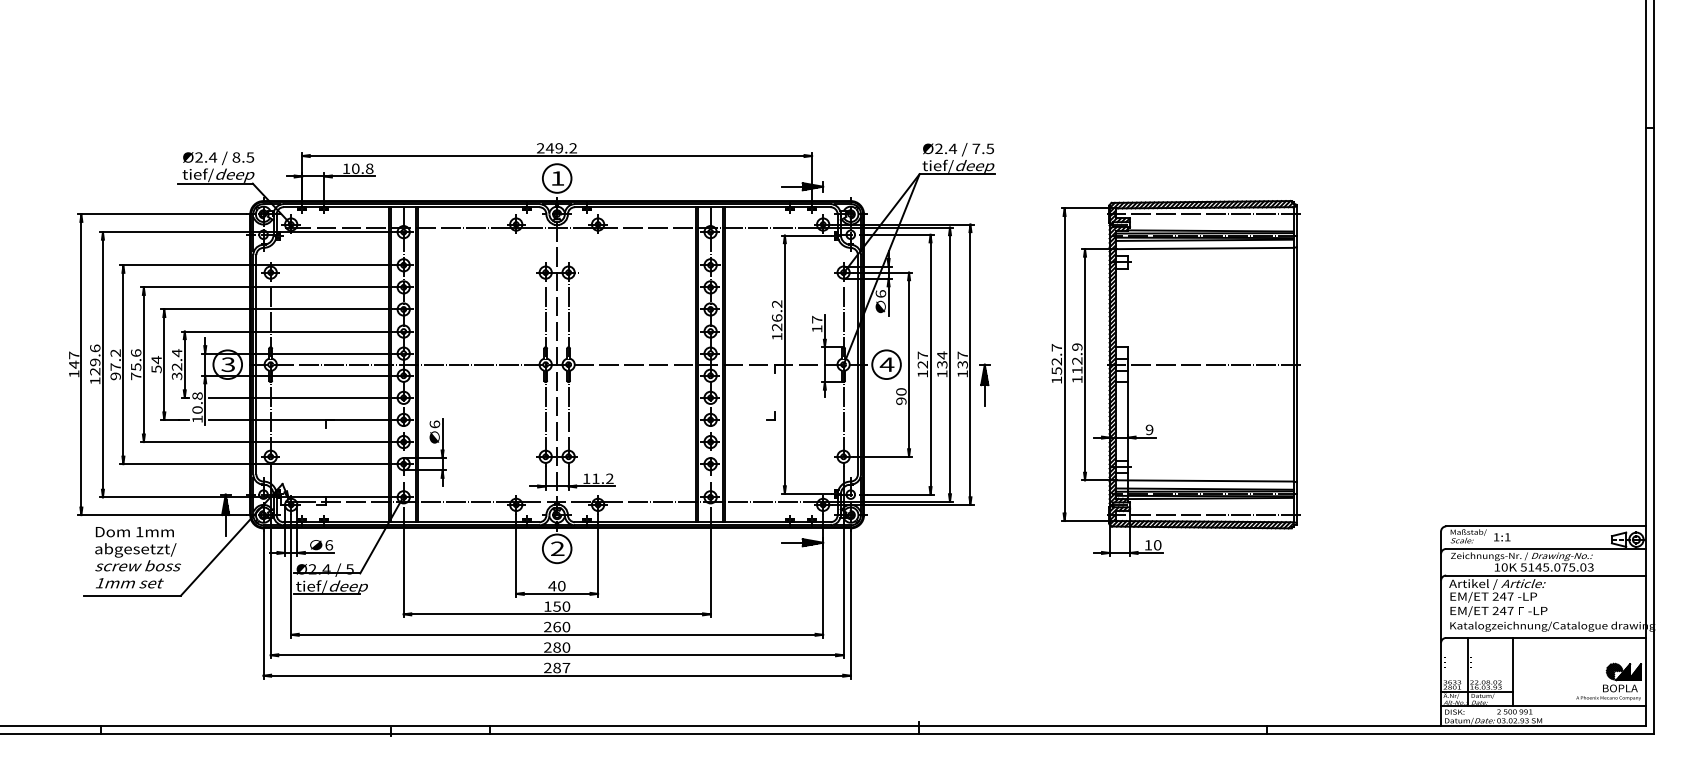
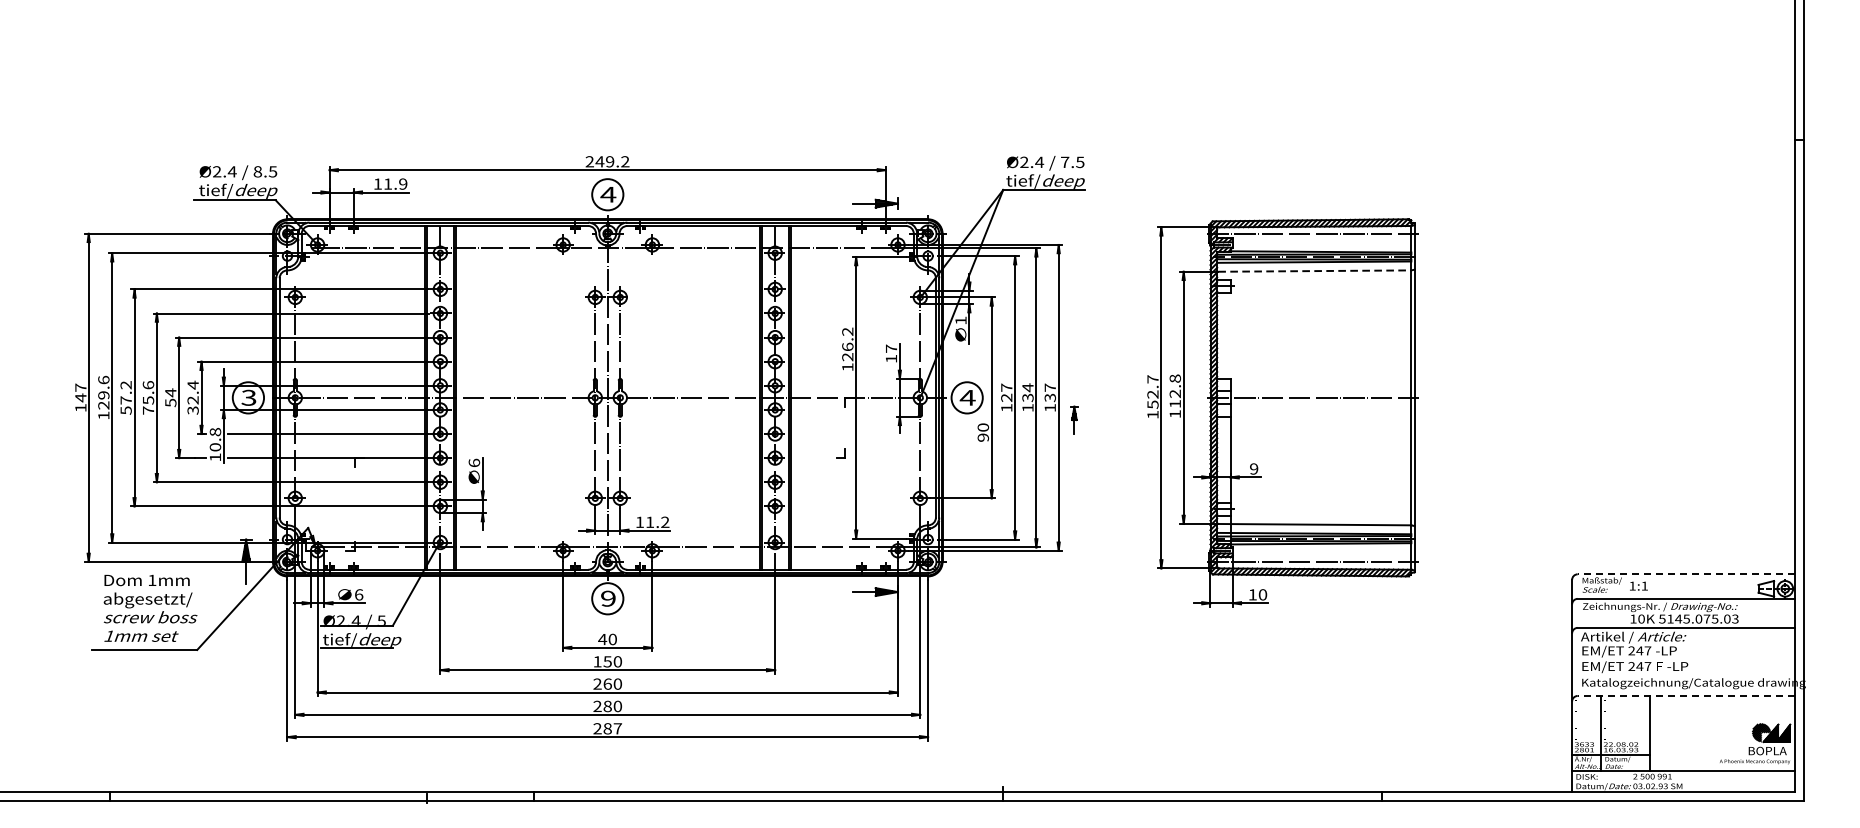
text: (362, 168) -> (395, 183), 10.8 -> 11.9
text: (557, 178) -> (608, 194), 1 -> 4
line: (1205, 248) -> (1315, 271), solid -> dashed
text: (880, 293) -> (960, 320), 6 -> 1
text: (1077, 346) -> (1175, 377), 112.9 -> 112.8
text: (115, 376) -> (125, 410), 97.2 -> 57.2
part: (984, 384) -> (1074, 419), size x0.6
line: (1545, 526) -> (1686, 574), solid -> dashed
text: (557, 549) -> (608, 599), 2 -> 9
line: (1545, 637) -> (1686, 695), solid -> dashed

